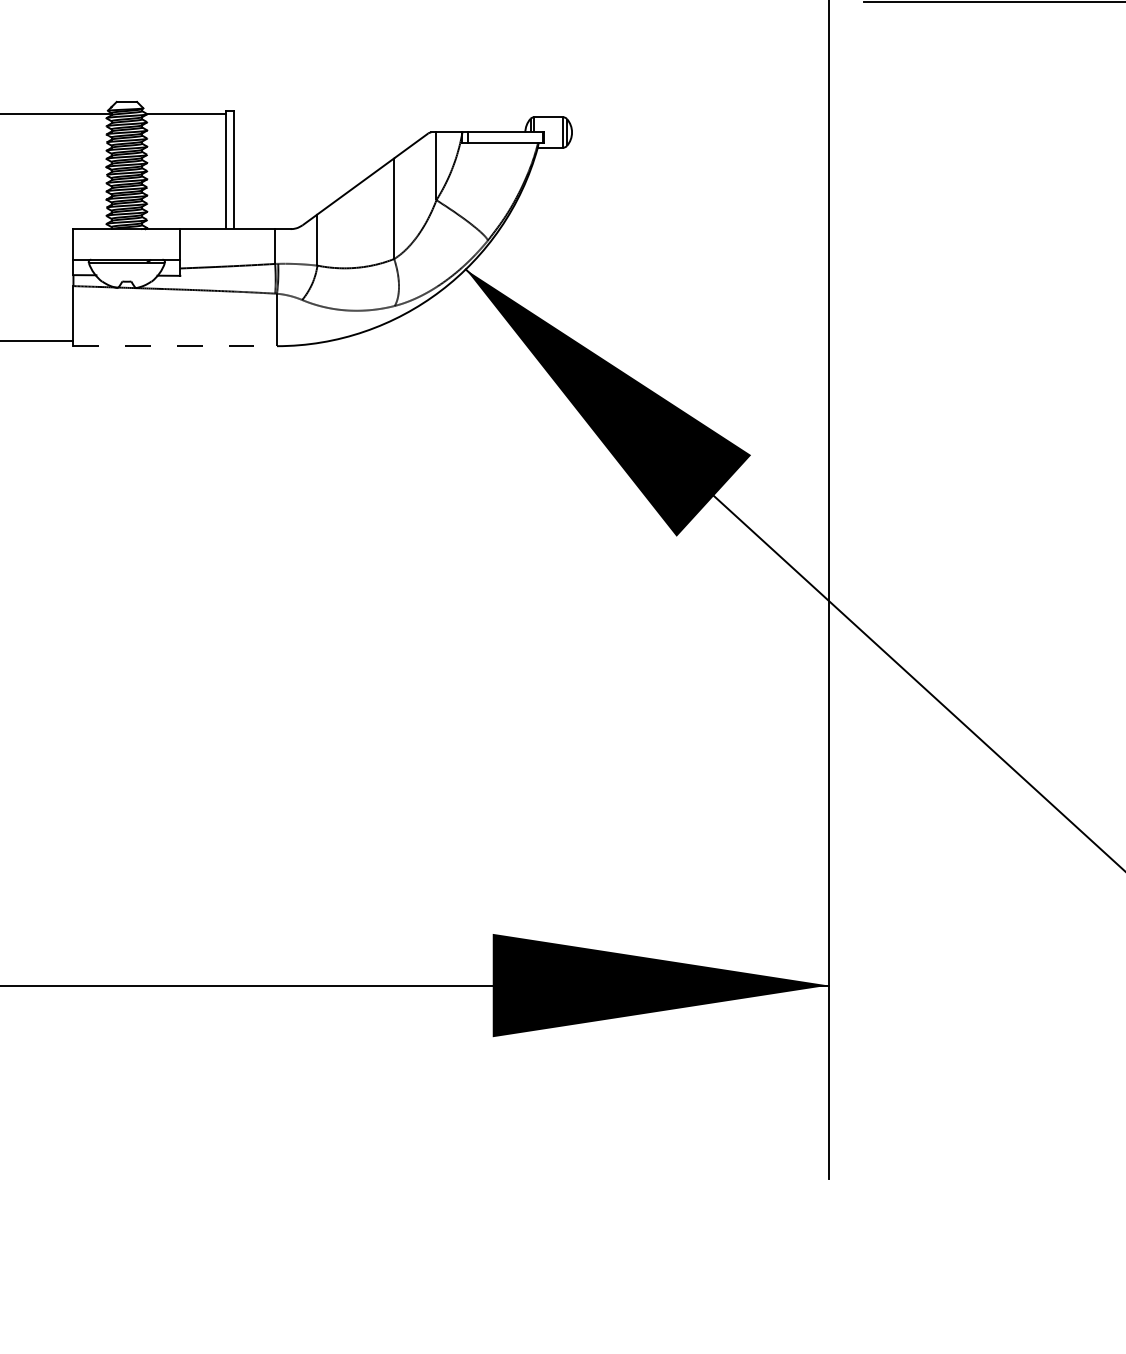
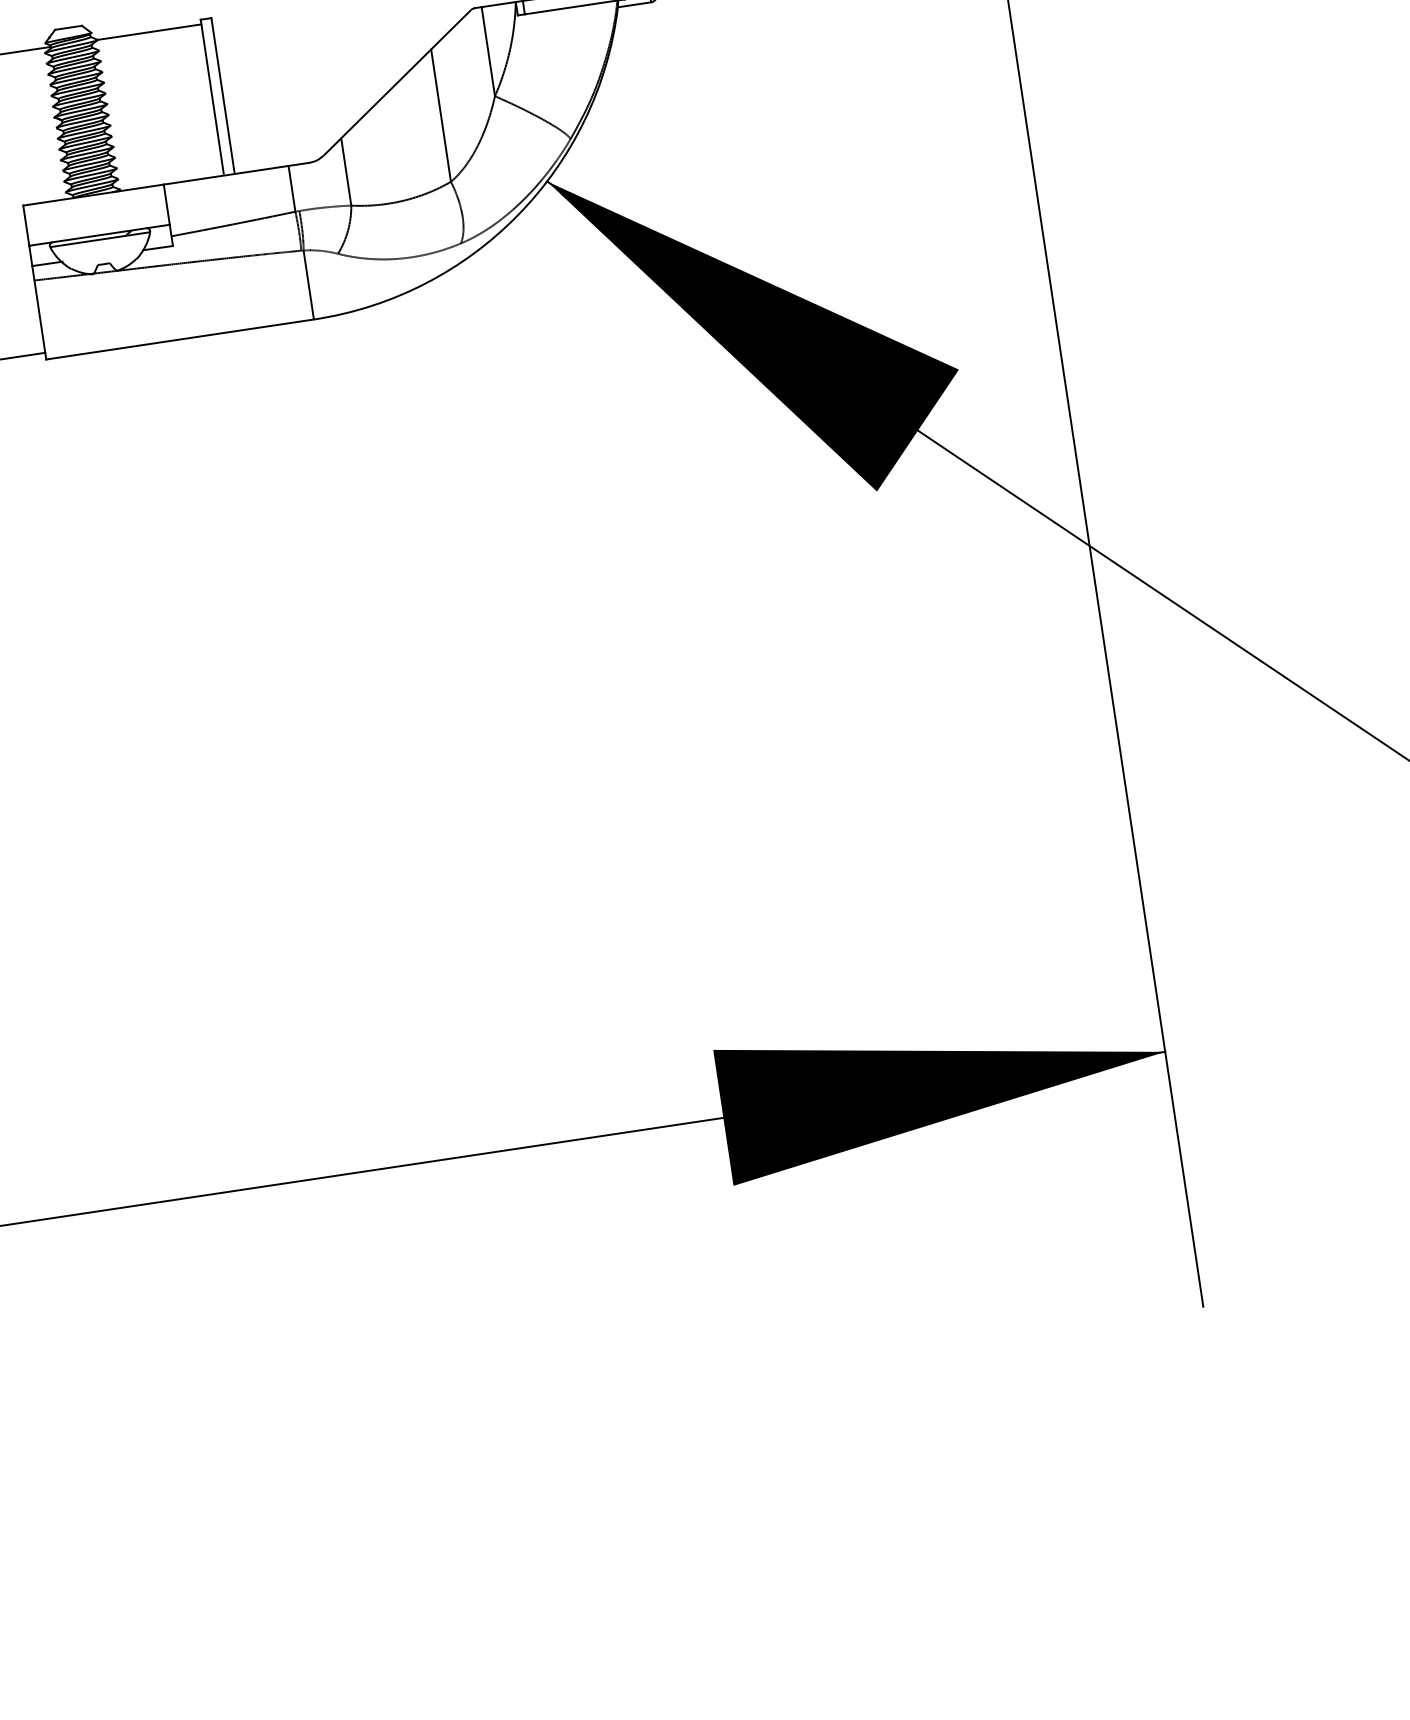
line: (175, 346) -> (180, 339), dashed -> solid

